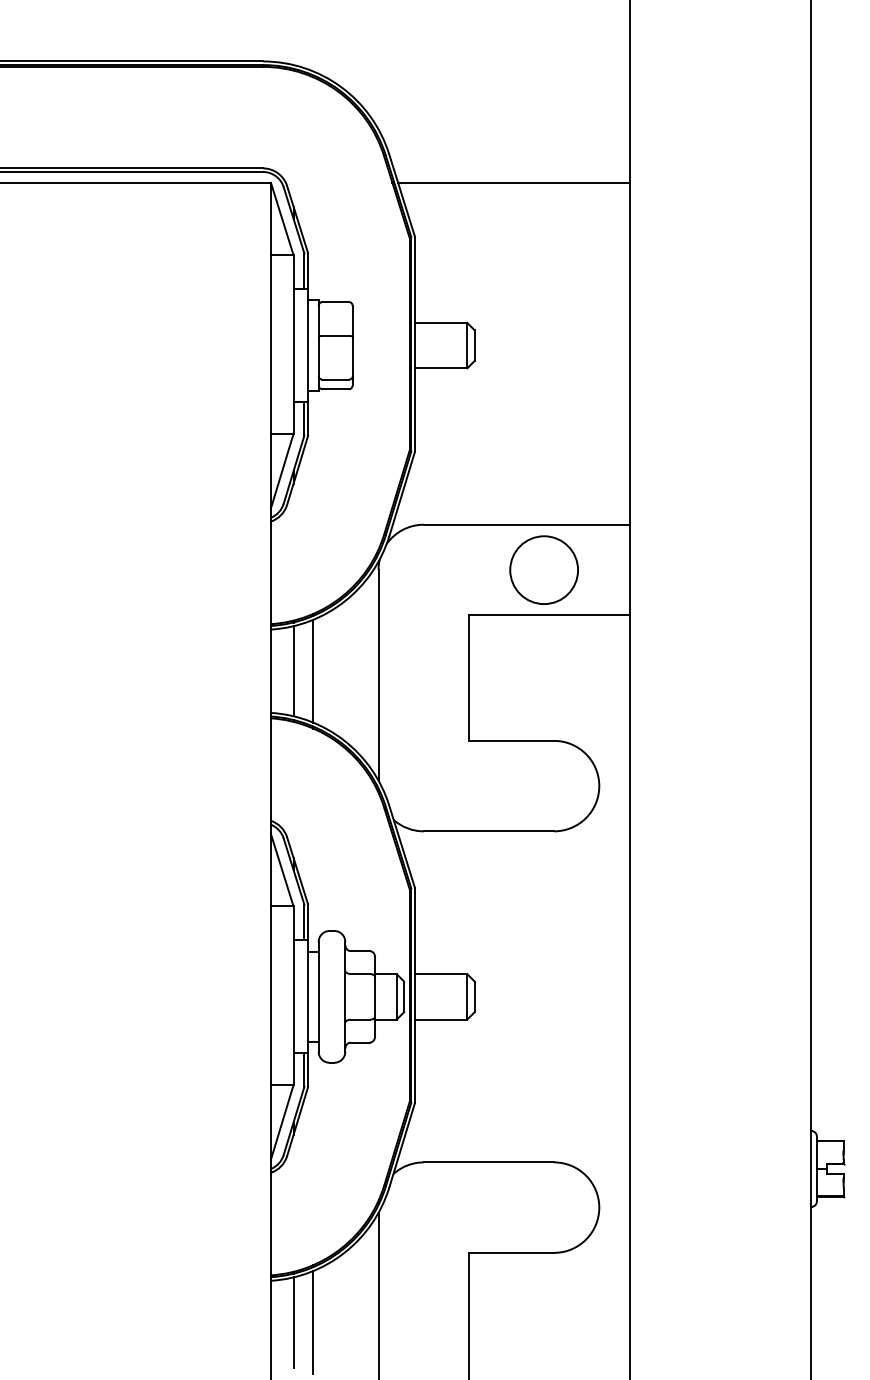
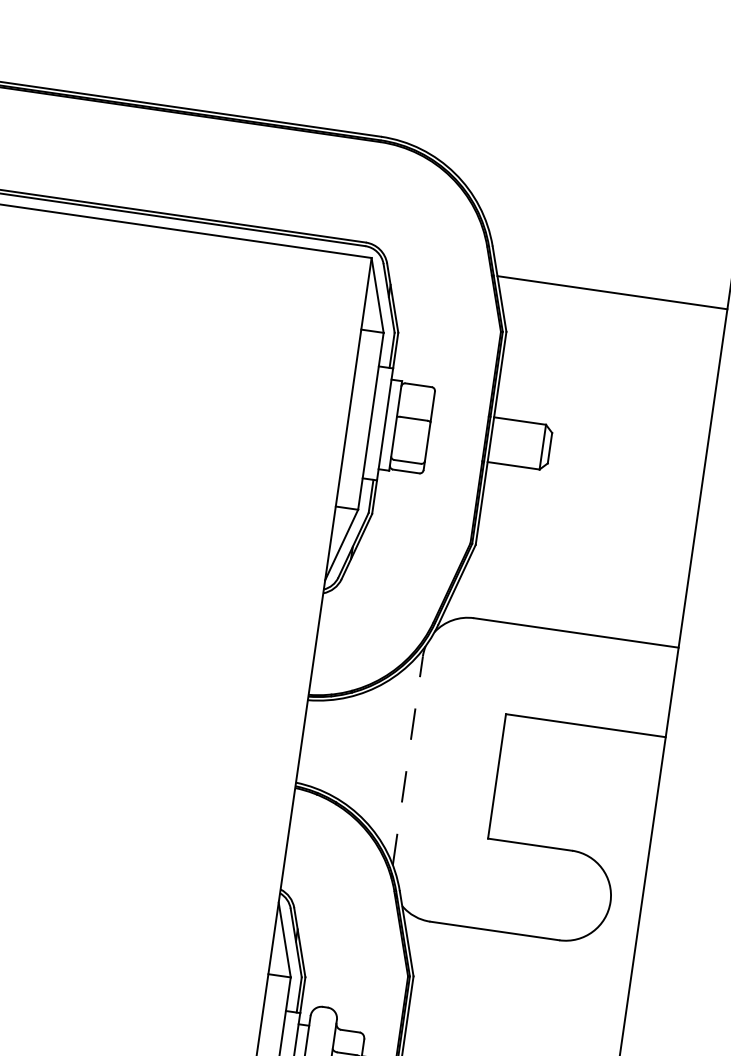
circle: (543, 569) -> (586, 679), removed
line: (313, 670) -> (344, 746), removed
line: (293, 671) -> (324, 744), removed
line: (378, 674) -> (407, 759), solid -> dashed

